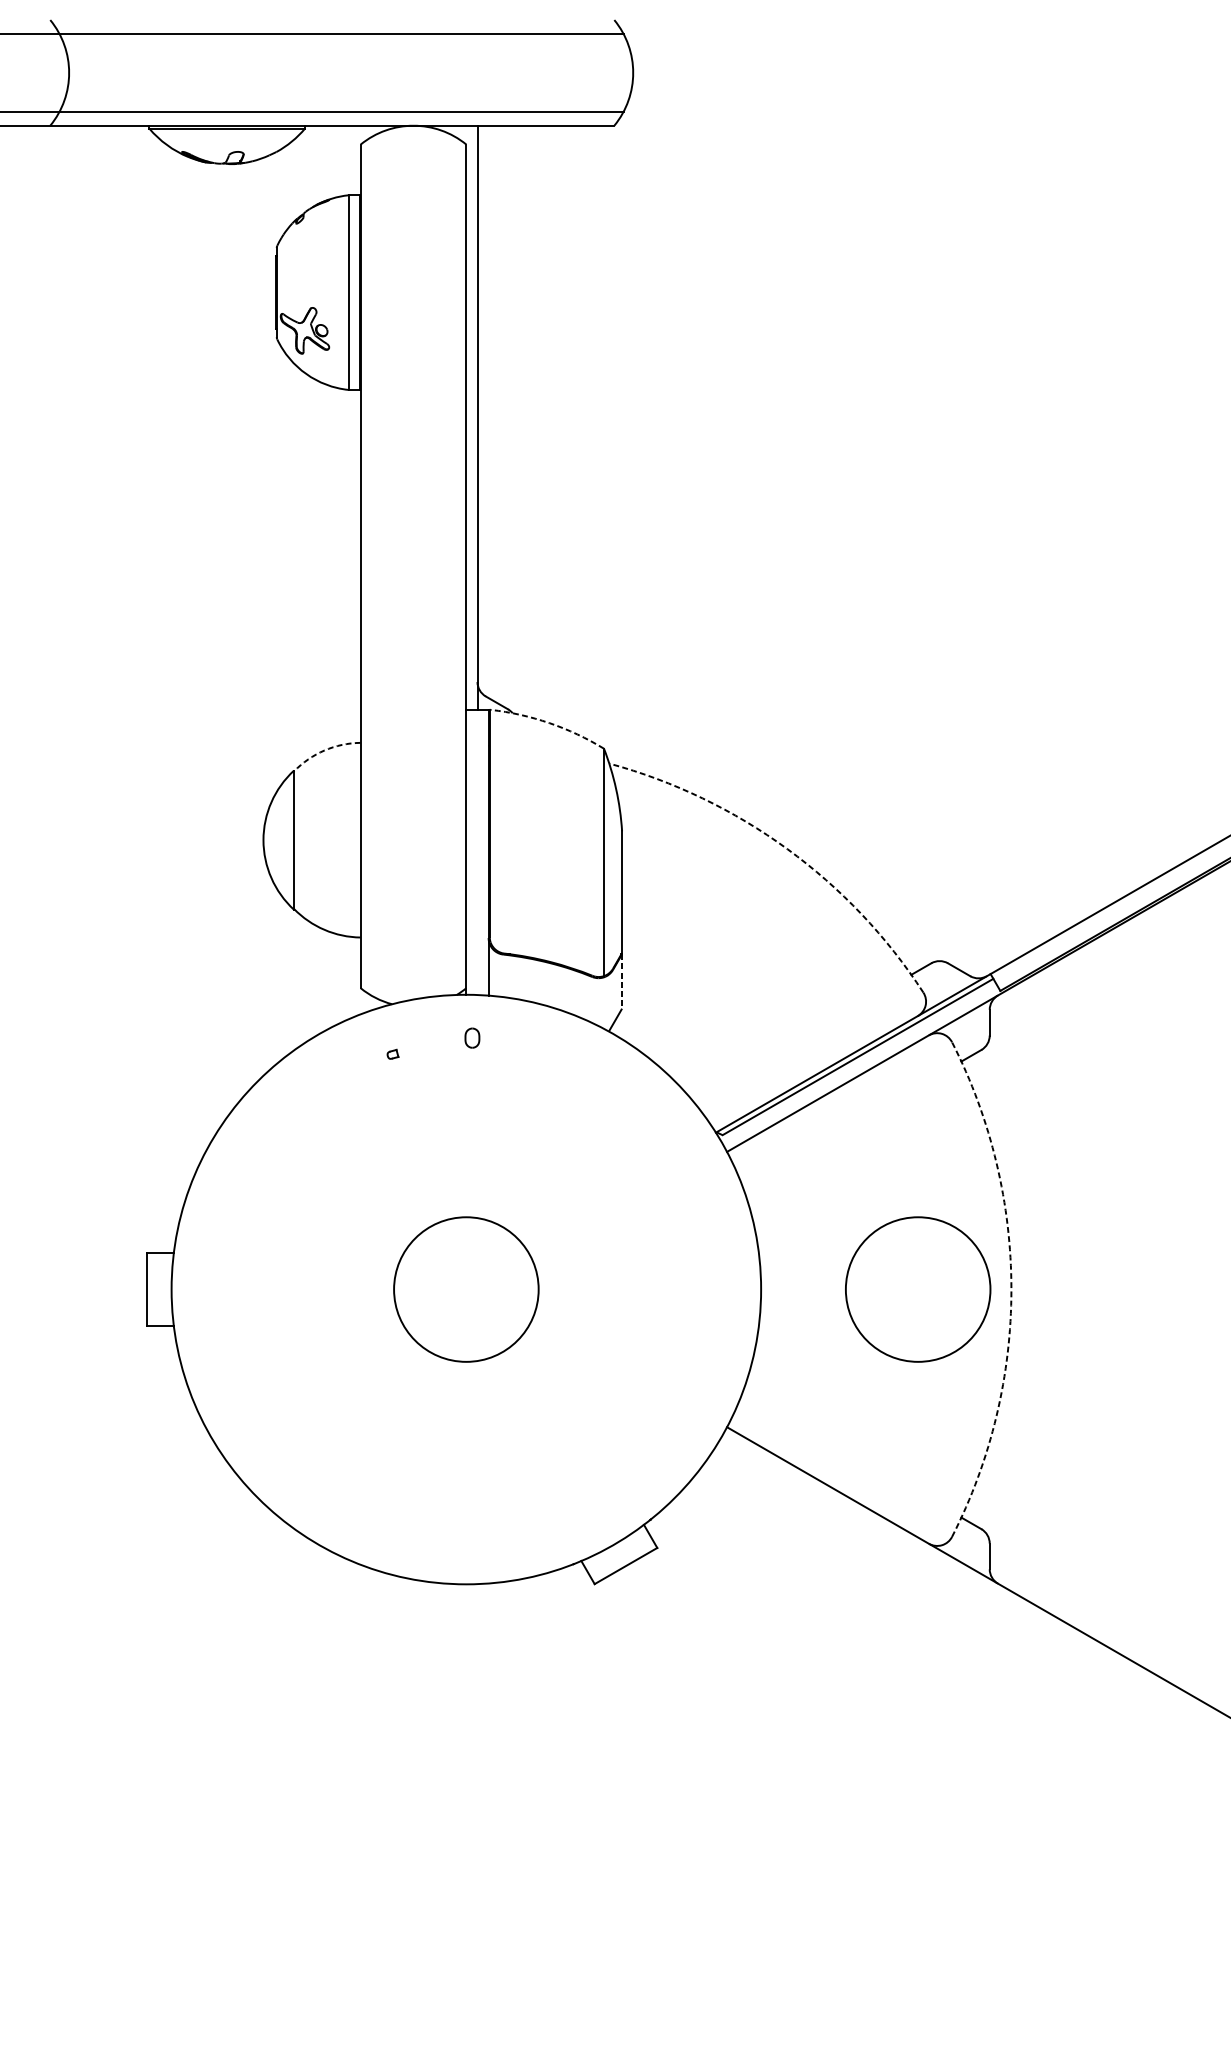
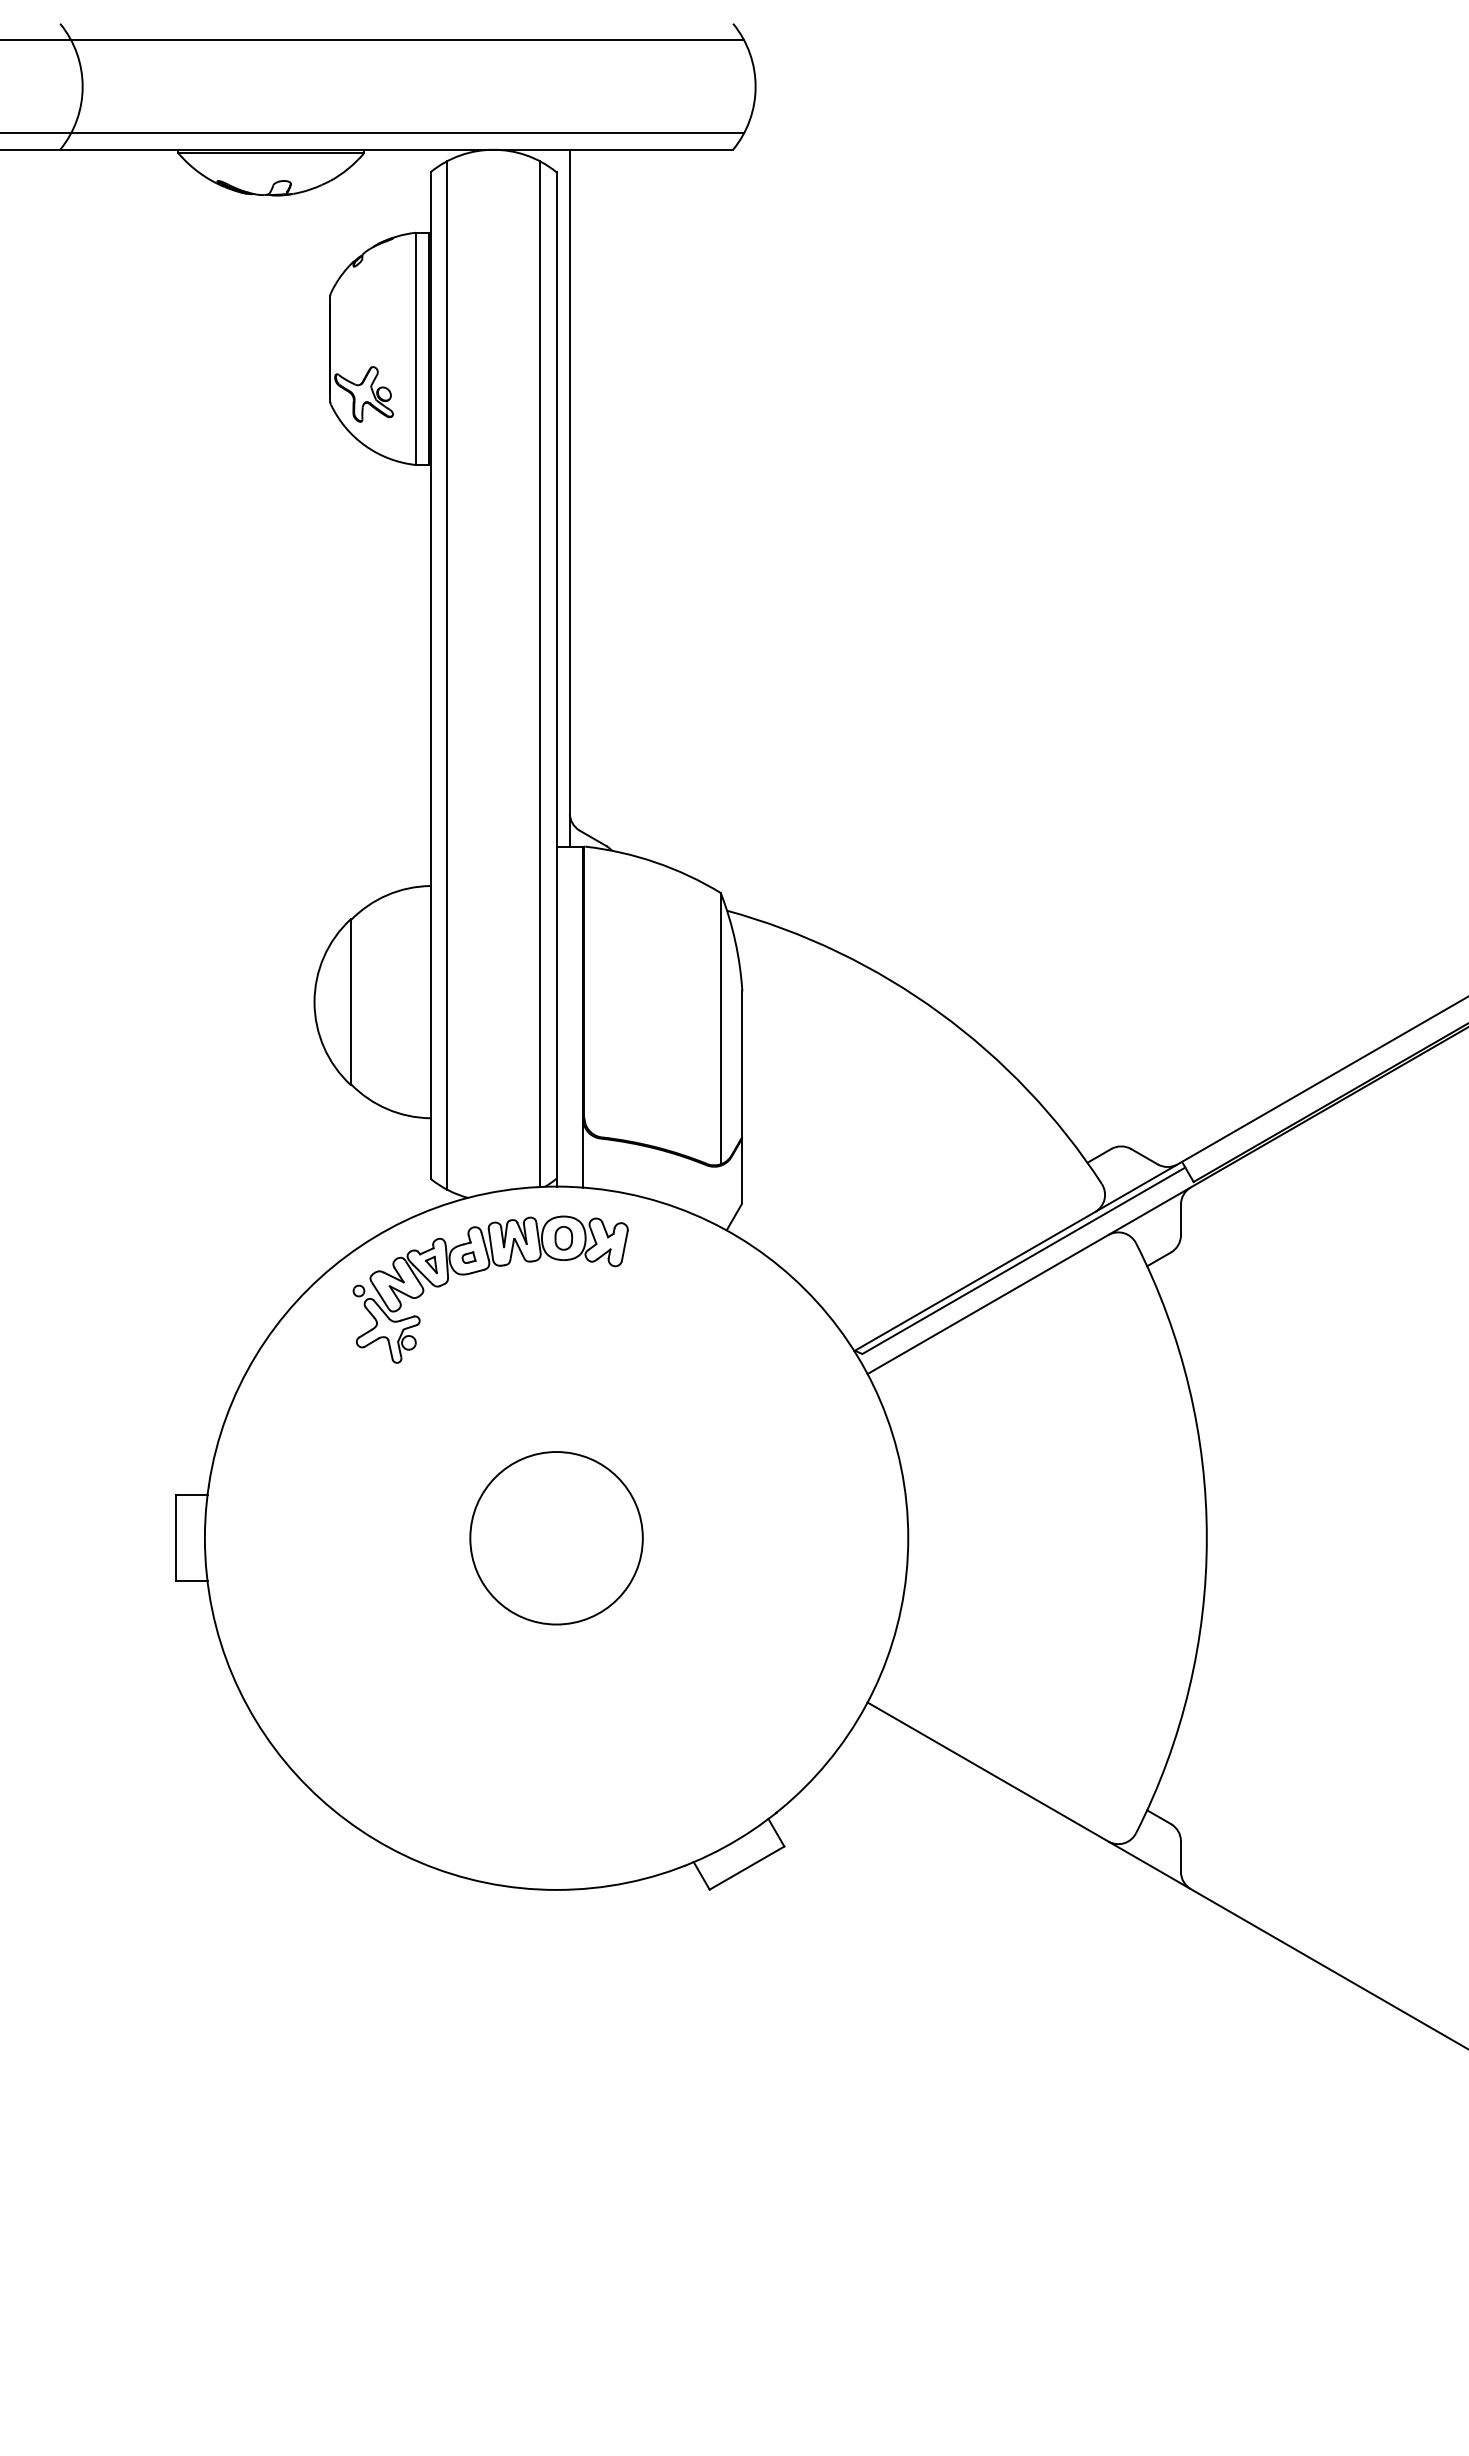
line: (452, 565) -> (540, 674), added
line: (374, 566) -> (447, 675), added
arc: (549, 723) -> (655, 862), dashed -> solid
arc: (324, 750) -> (387, 895), dashed -> solid
arc: (787, 848) -> (939, 1012), dashed -> solid
line: (622, 981) -> (742, 1170), dashed -> solid
part: (406, 1065) -> (485, 1270), added
circle: (918, 1289) -> (1095, 1538), removed
arc: (1011, 1289) -> (1206, 1538), dashed -> solid

